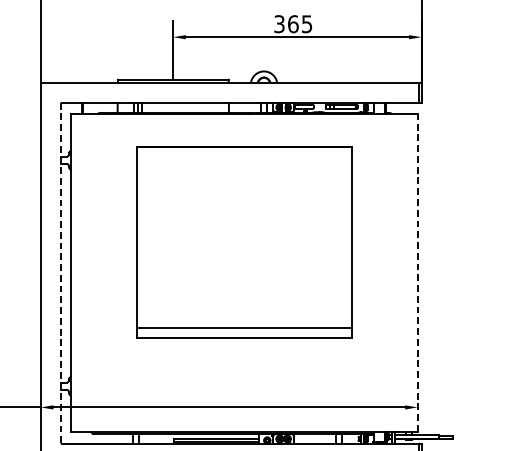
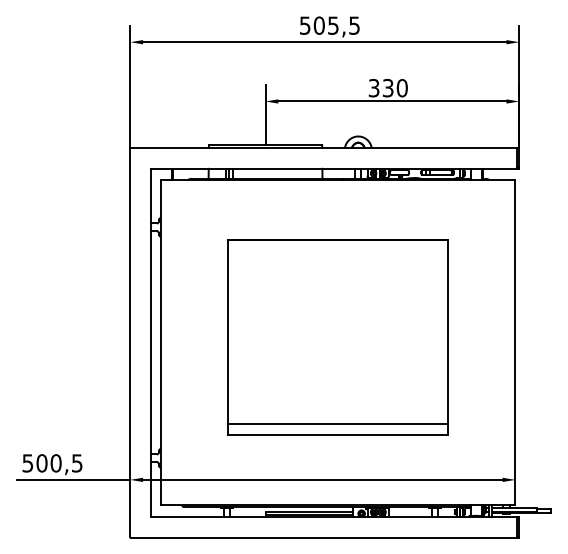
text: (299, 23) -> (394, 87), 365 -> 330
part: (243, 242) -> (337, 337), moved
line: (417, 272) -> (515, 341), dashed -> solid
line: (61, 273) -> (151, 342), dashed -> solid

